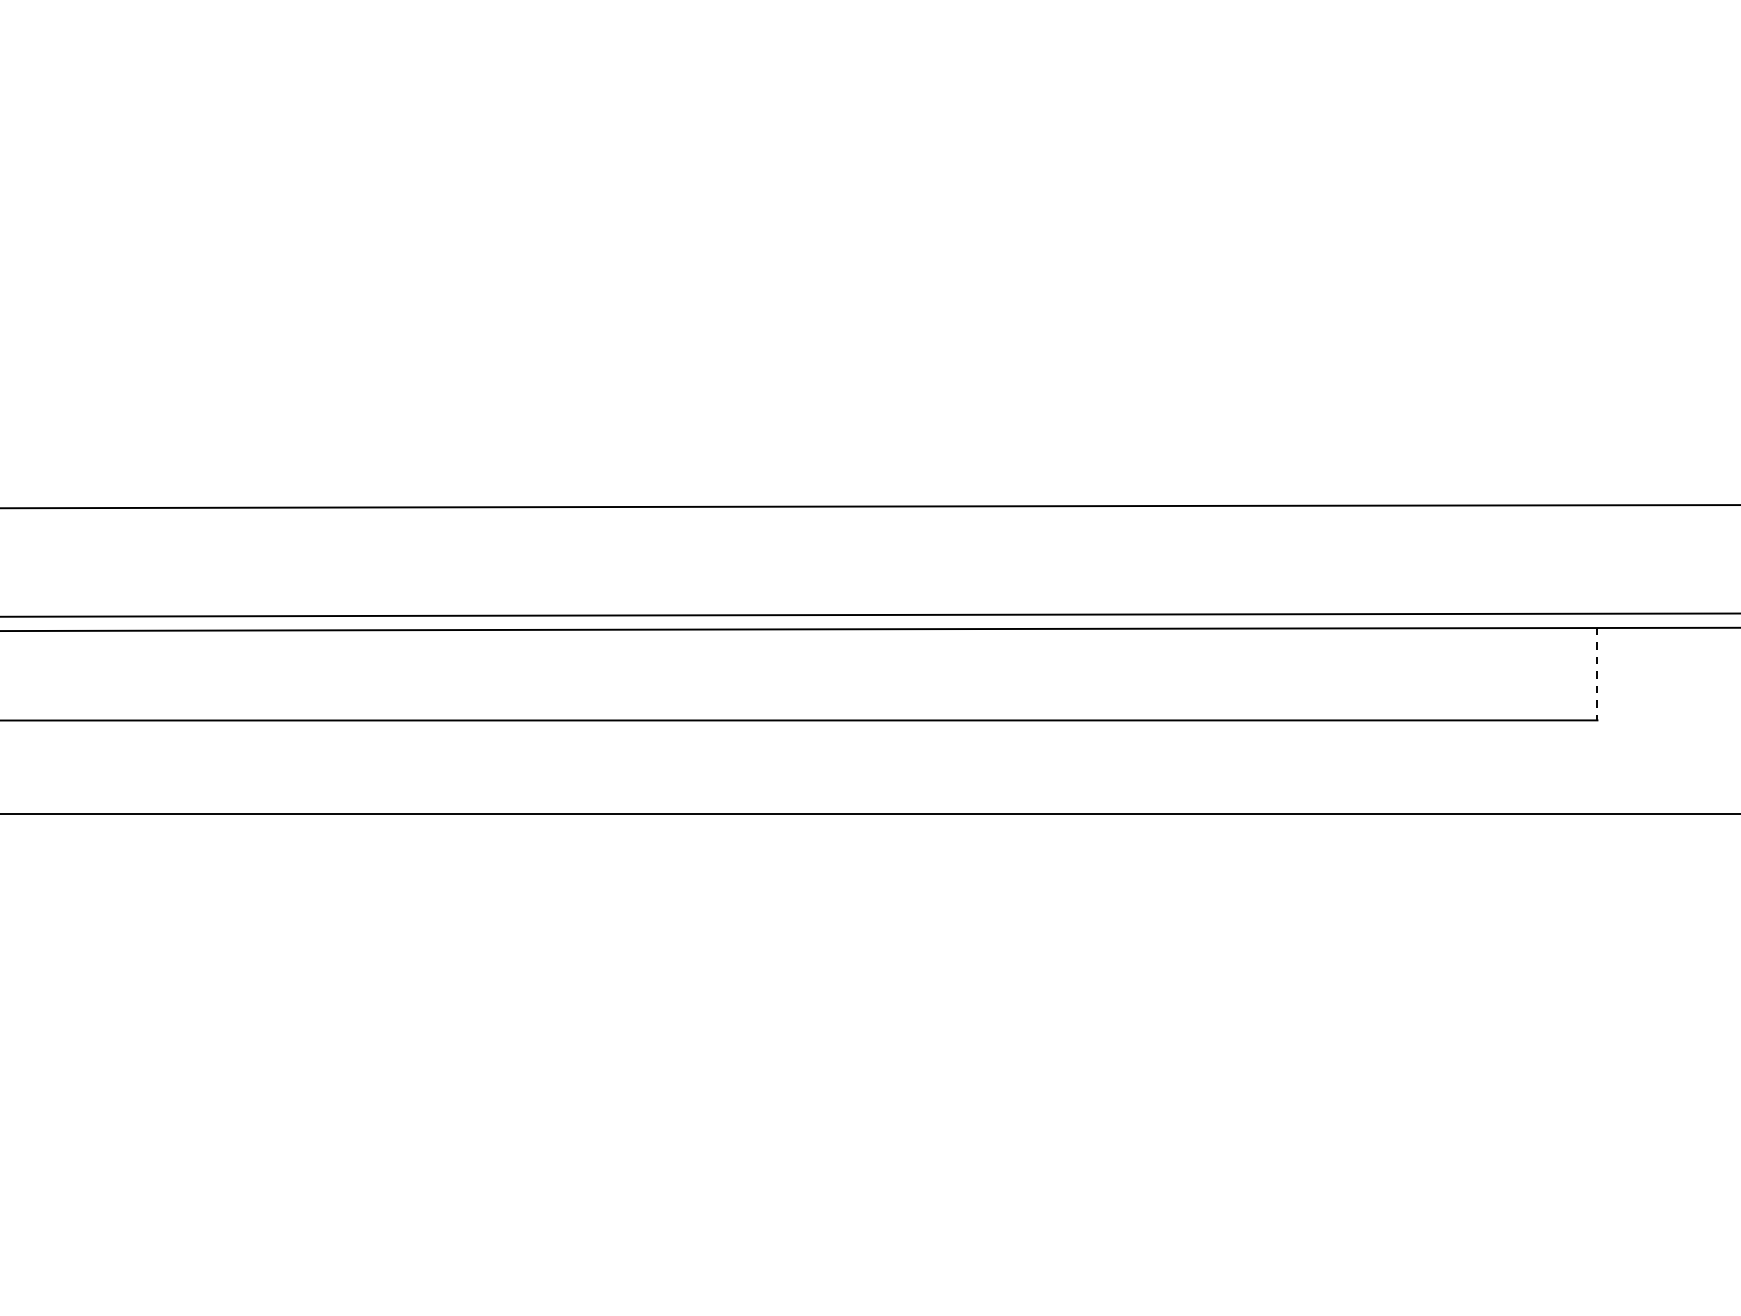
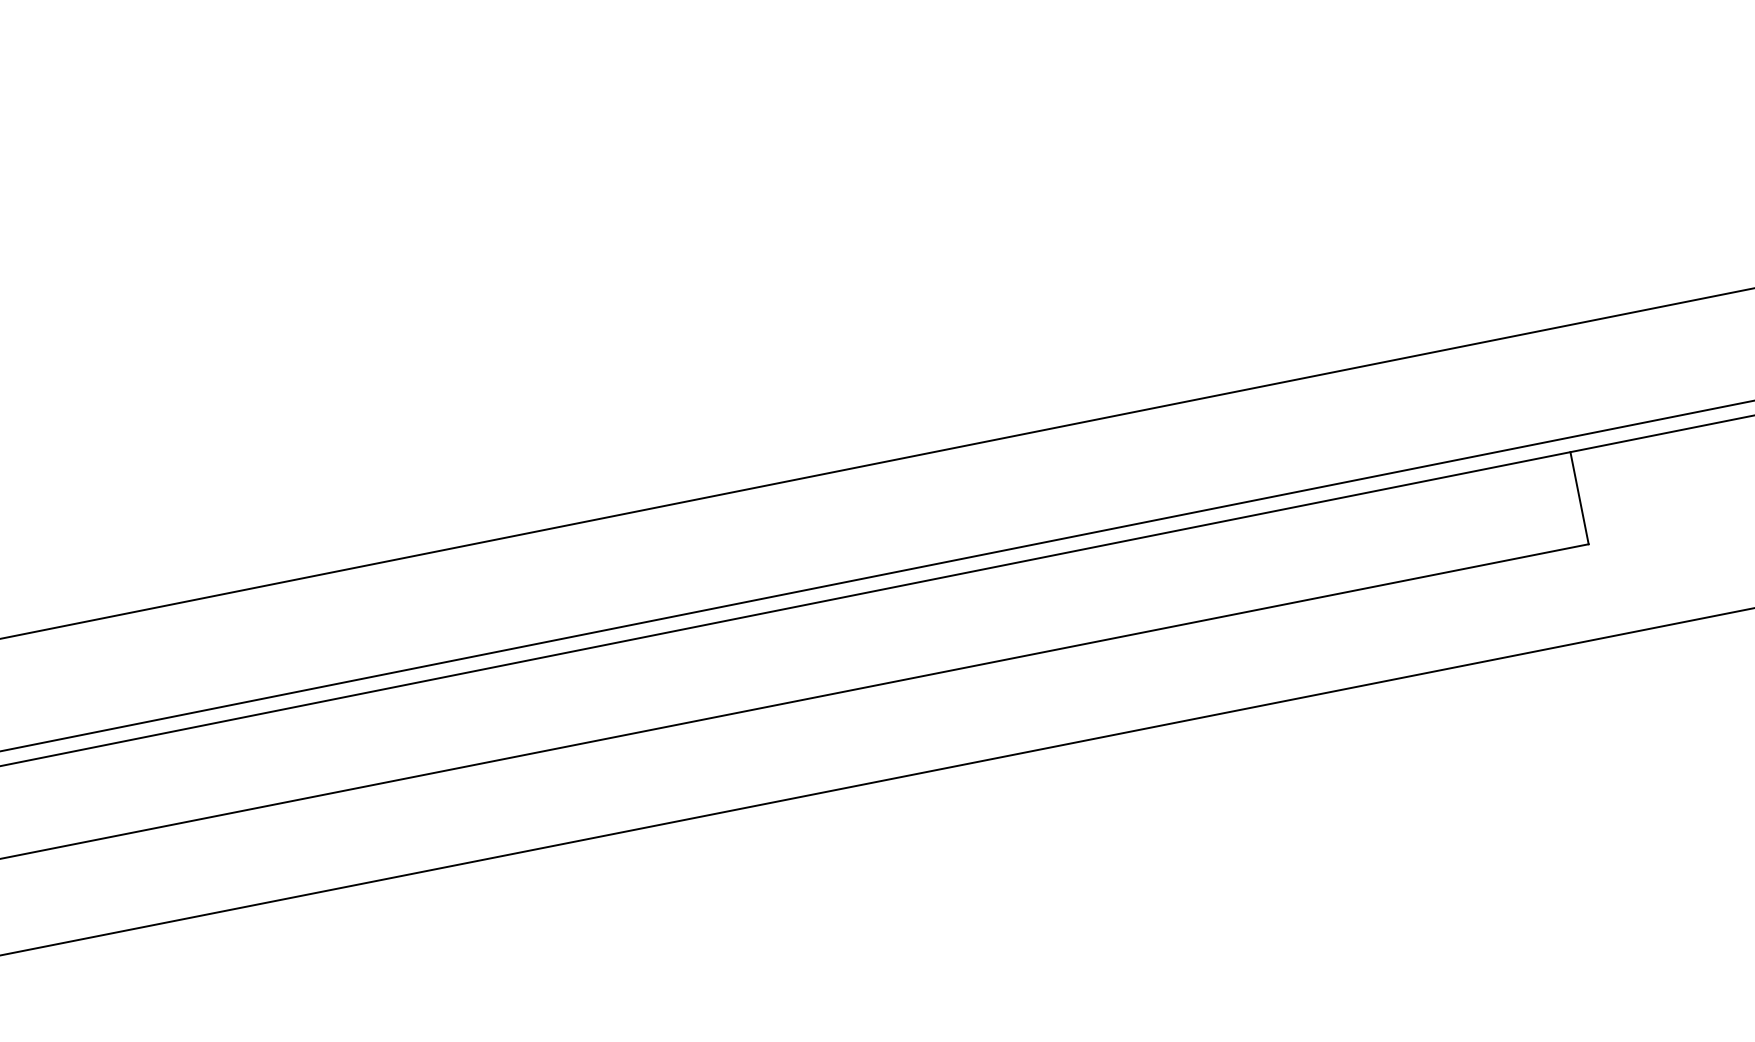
line: (1597, 674) -> (1579, 498), dashed -> solid

